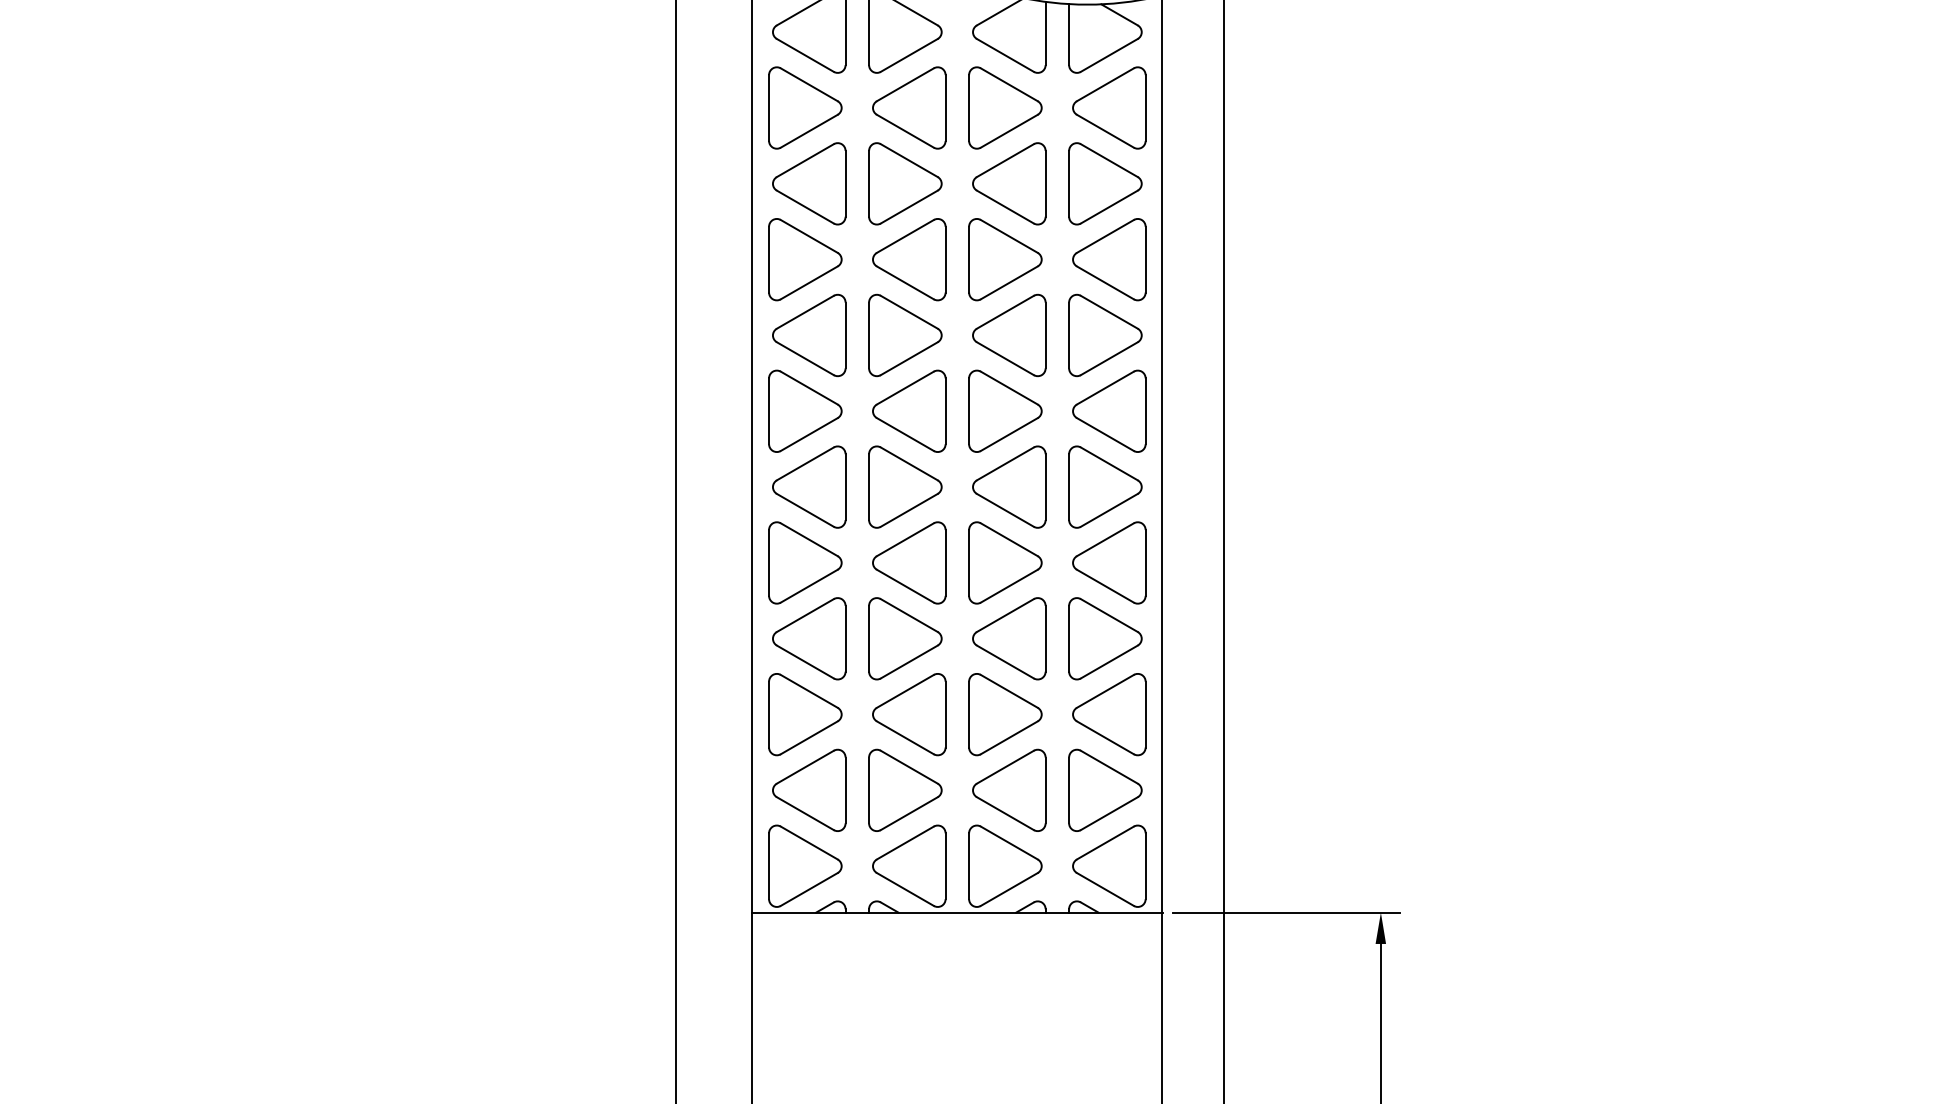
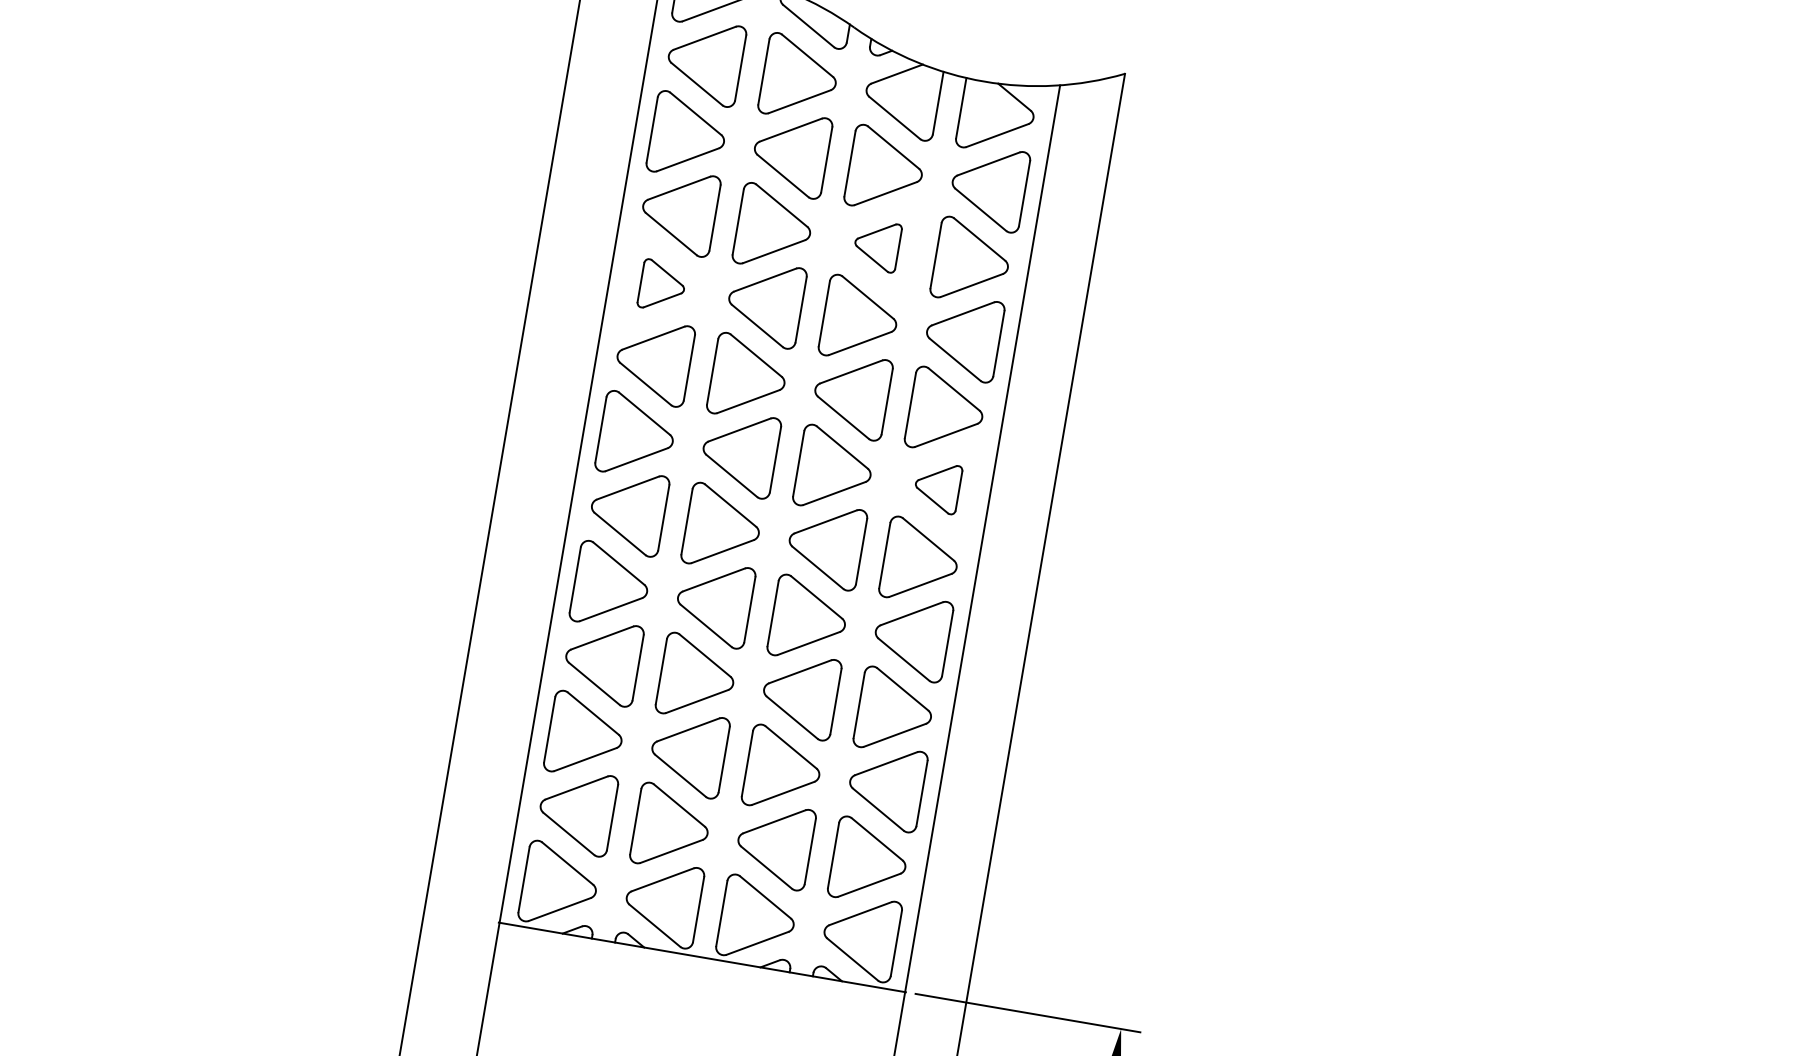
part: (1009, 183) -> (877, 245), size x0.6
part: (805, 259) -> (662, 285), size x0.6
part: (1109, 410) -> (937, 486), size x0.6

